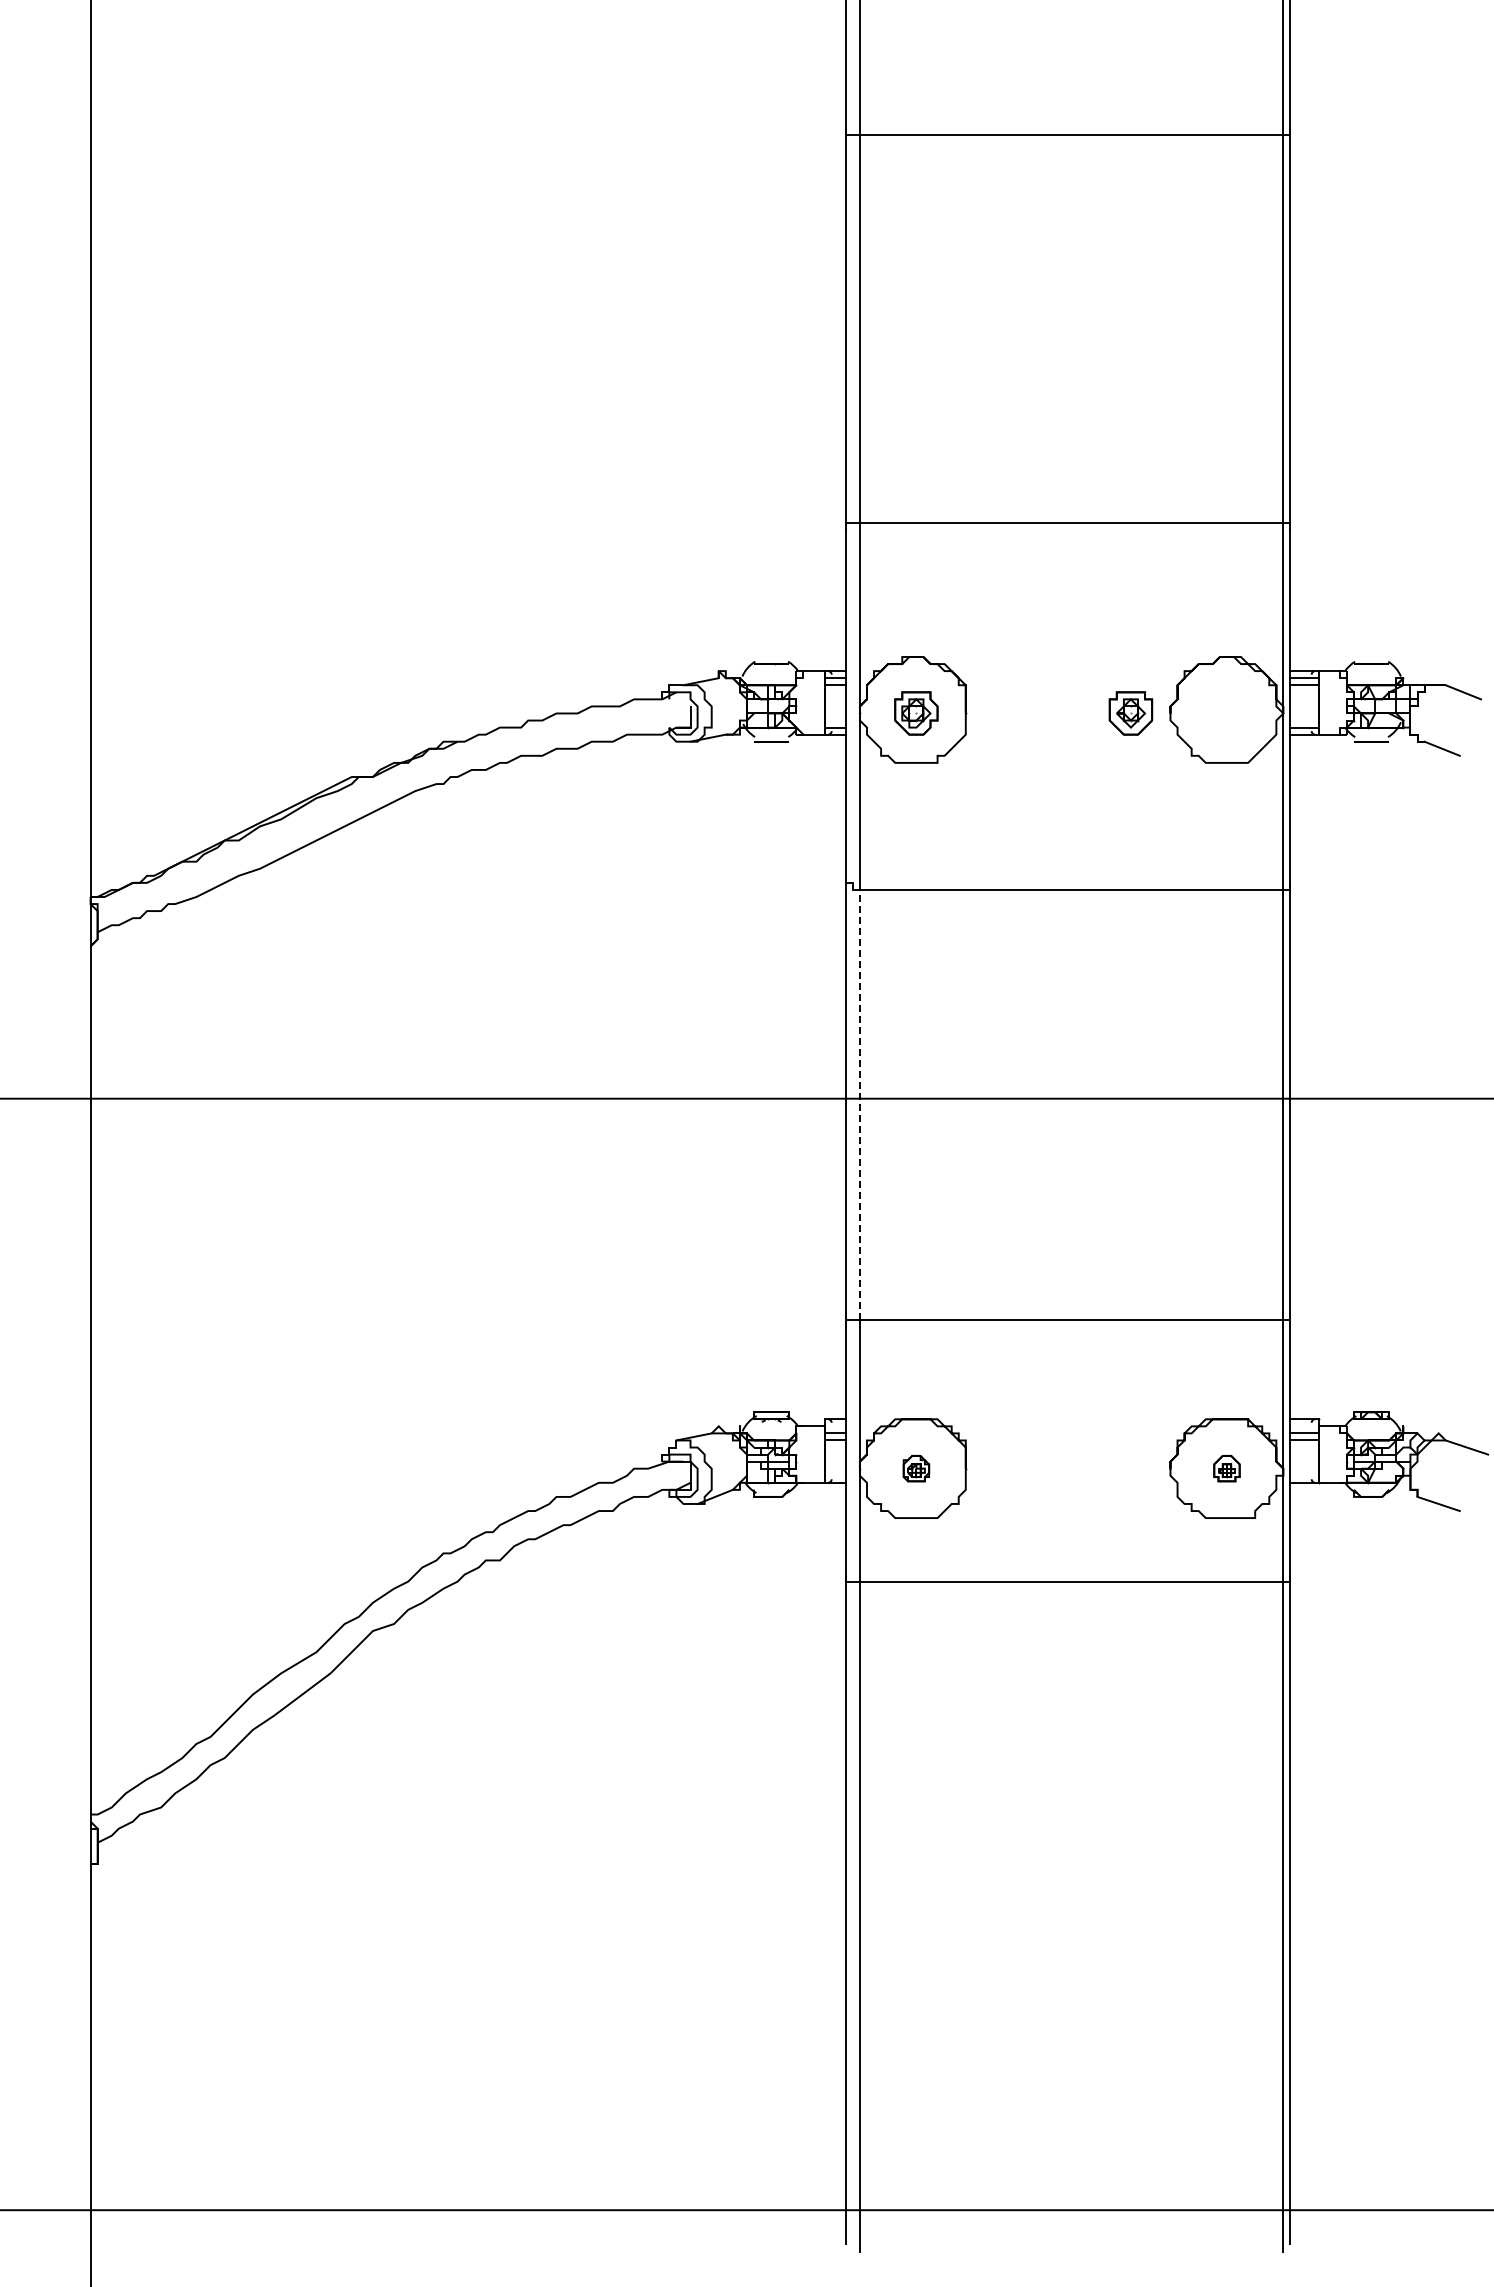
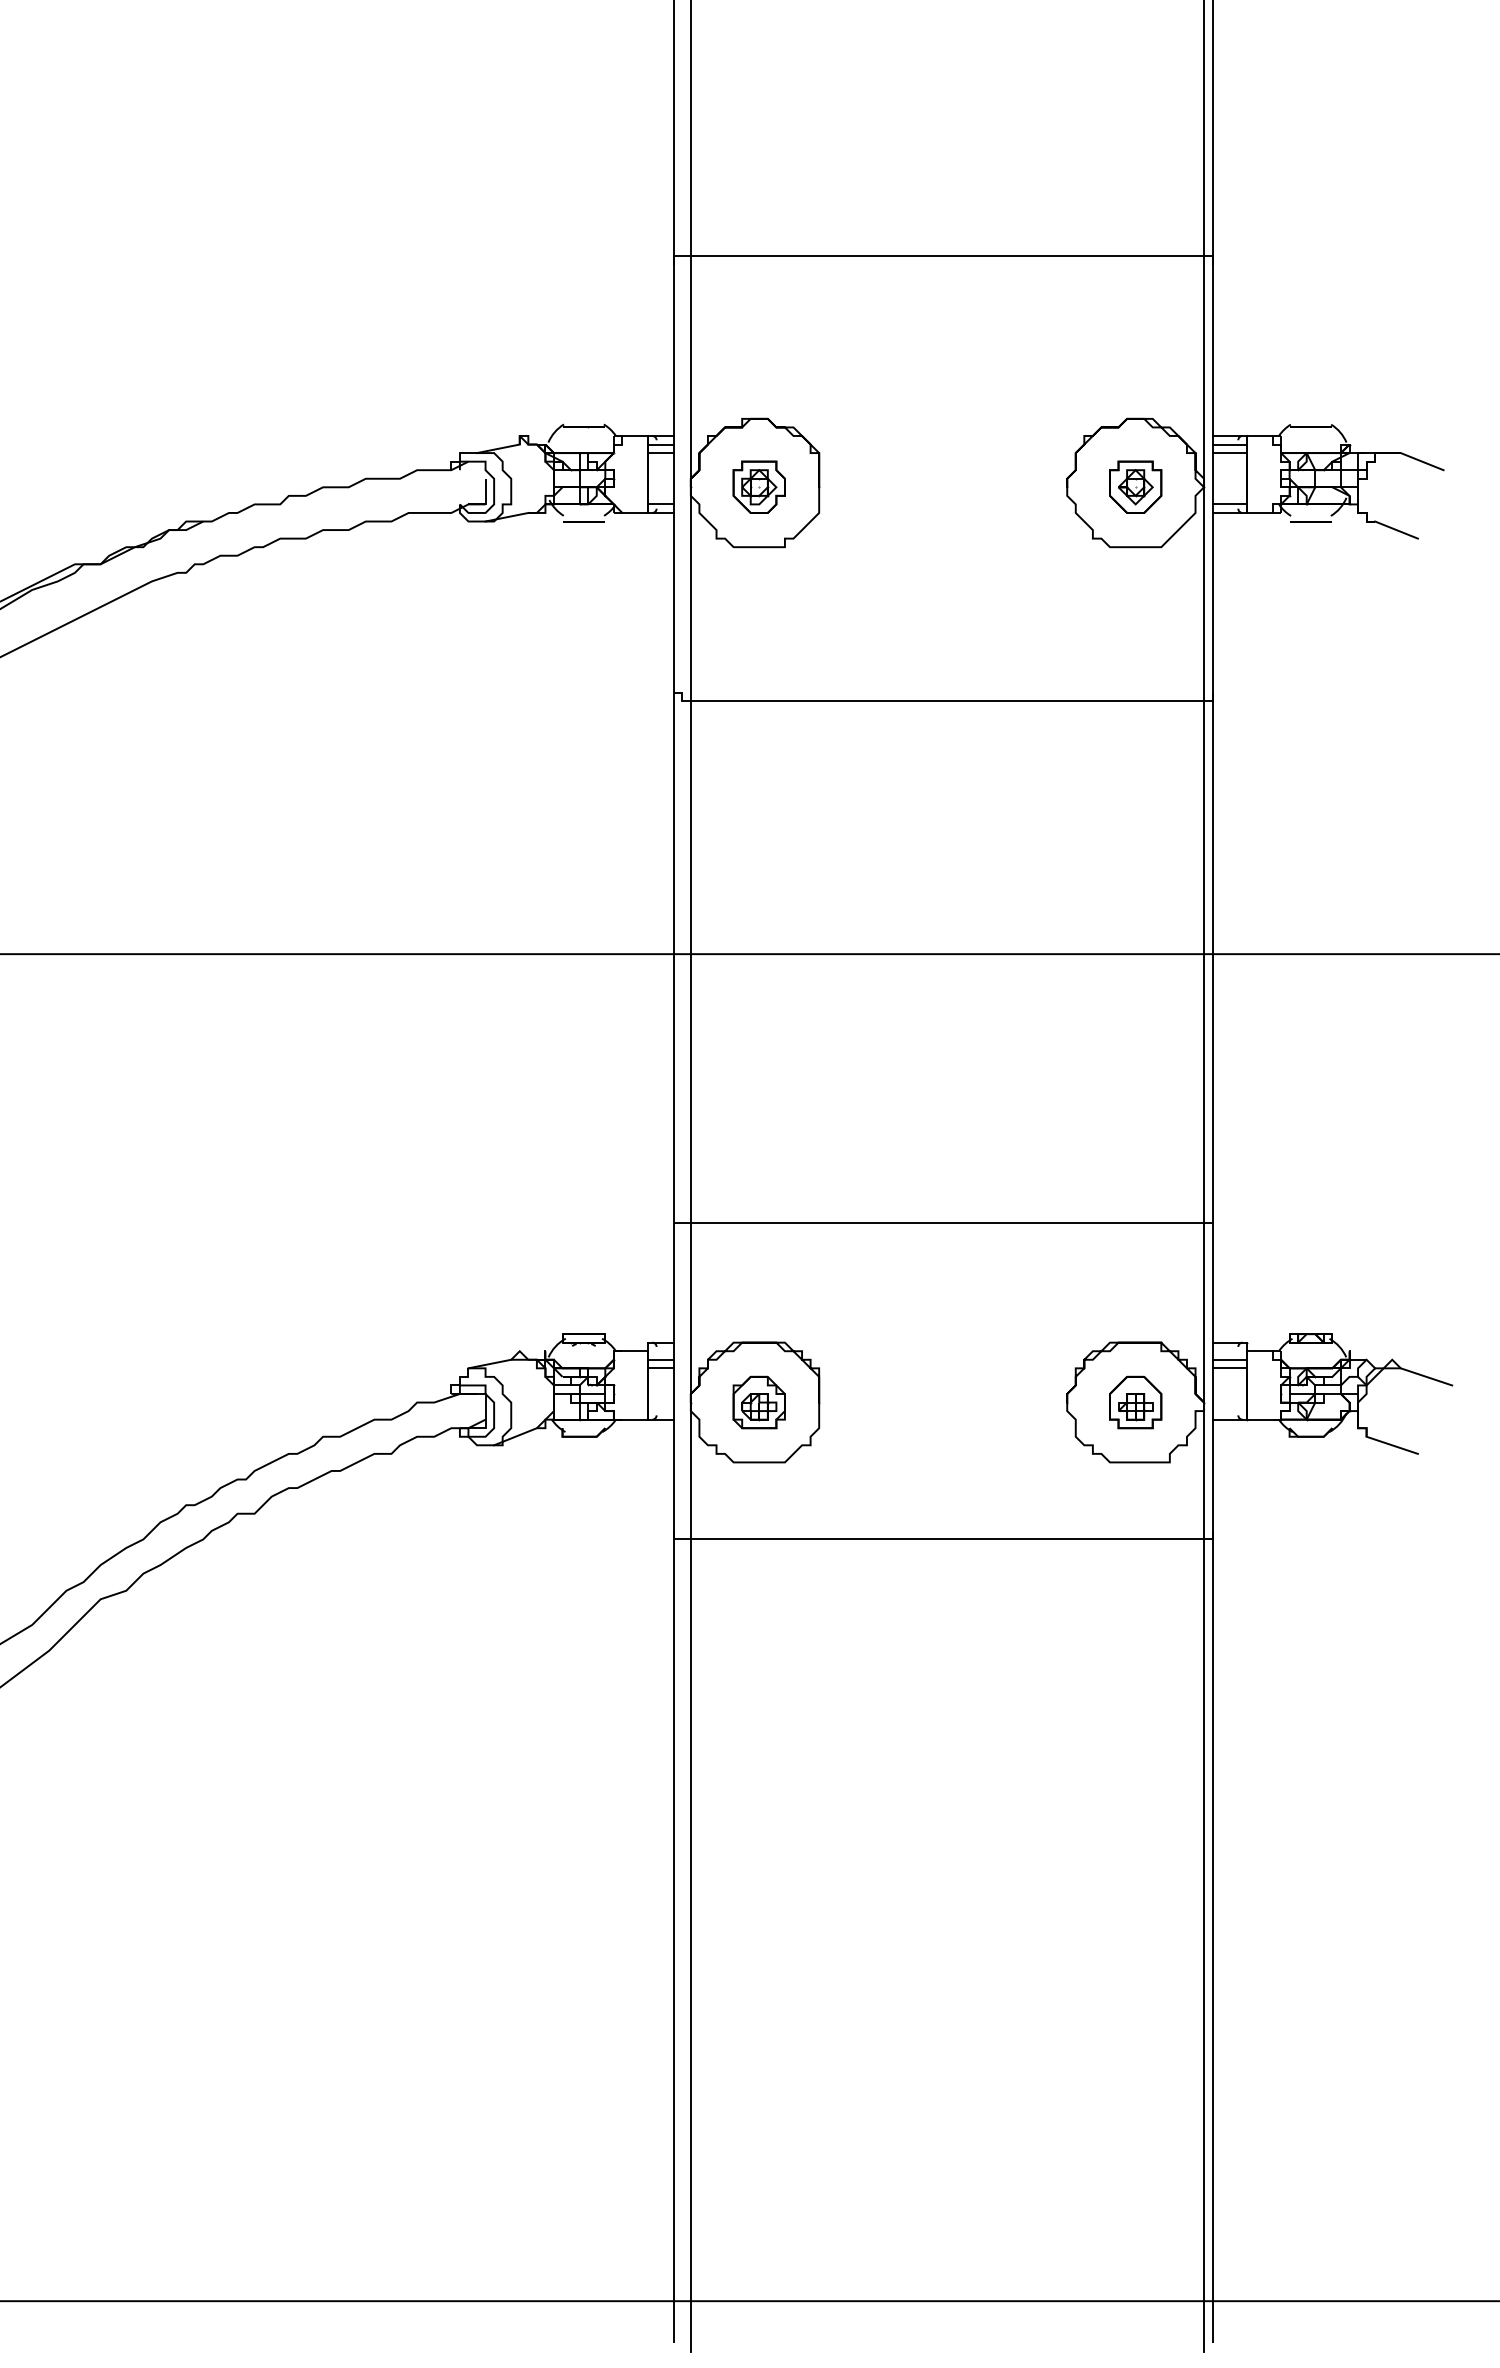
part: (1130, 713) -> (1135, 487), moved
line: (859, 1104) -> (690, 961), dashed -> solid
part: (916, 1468) -> (759, 1402), size x1.67
part: (1226, 1468) -> (1135, 1402), size x1.67

